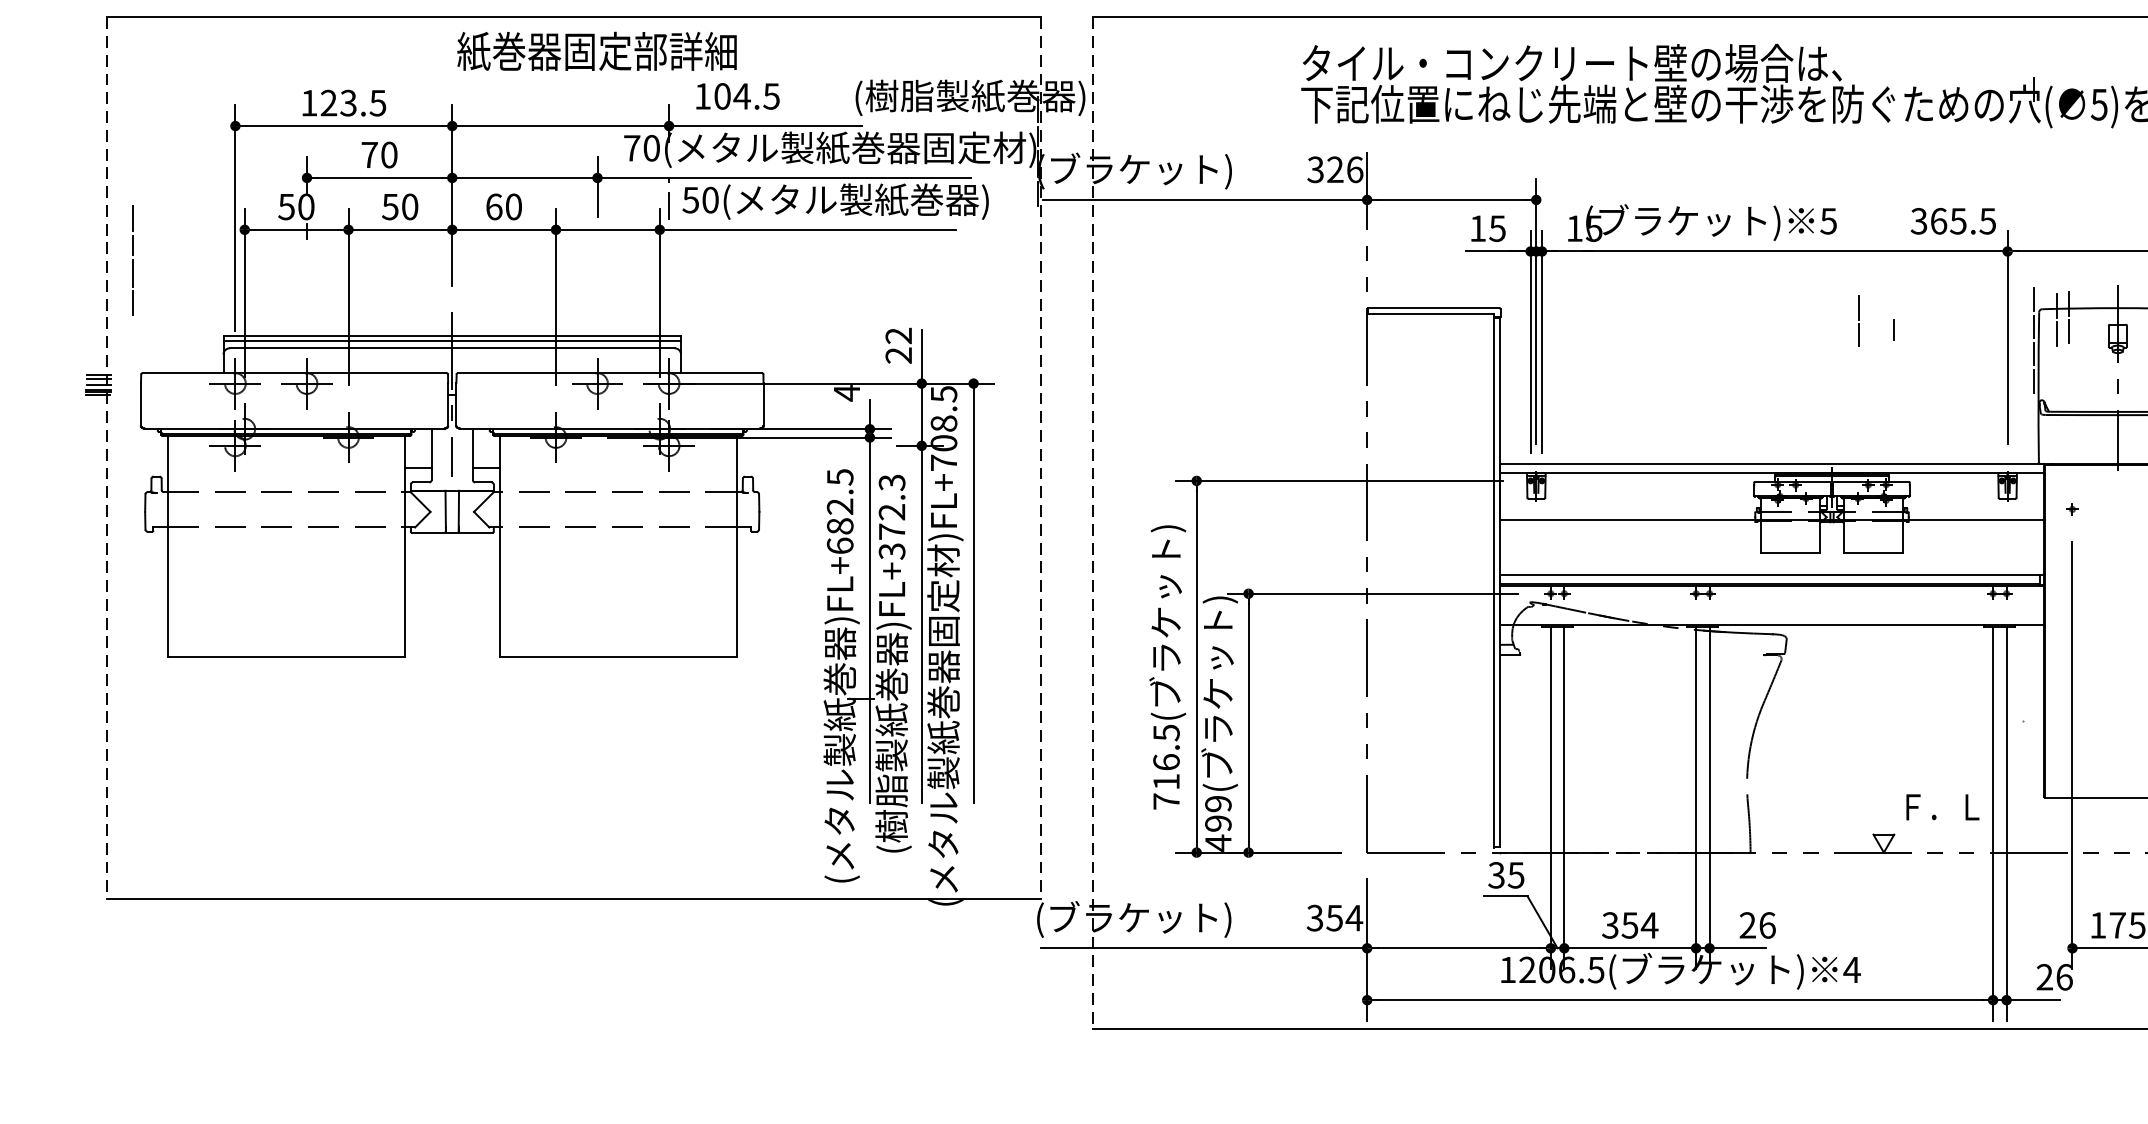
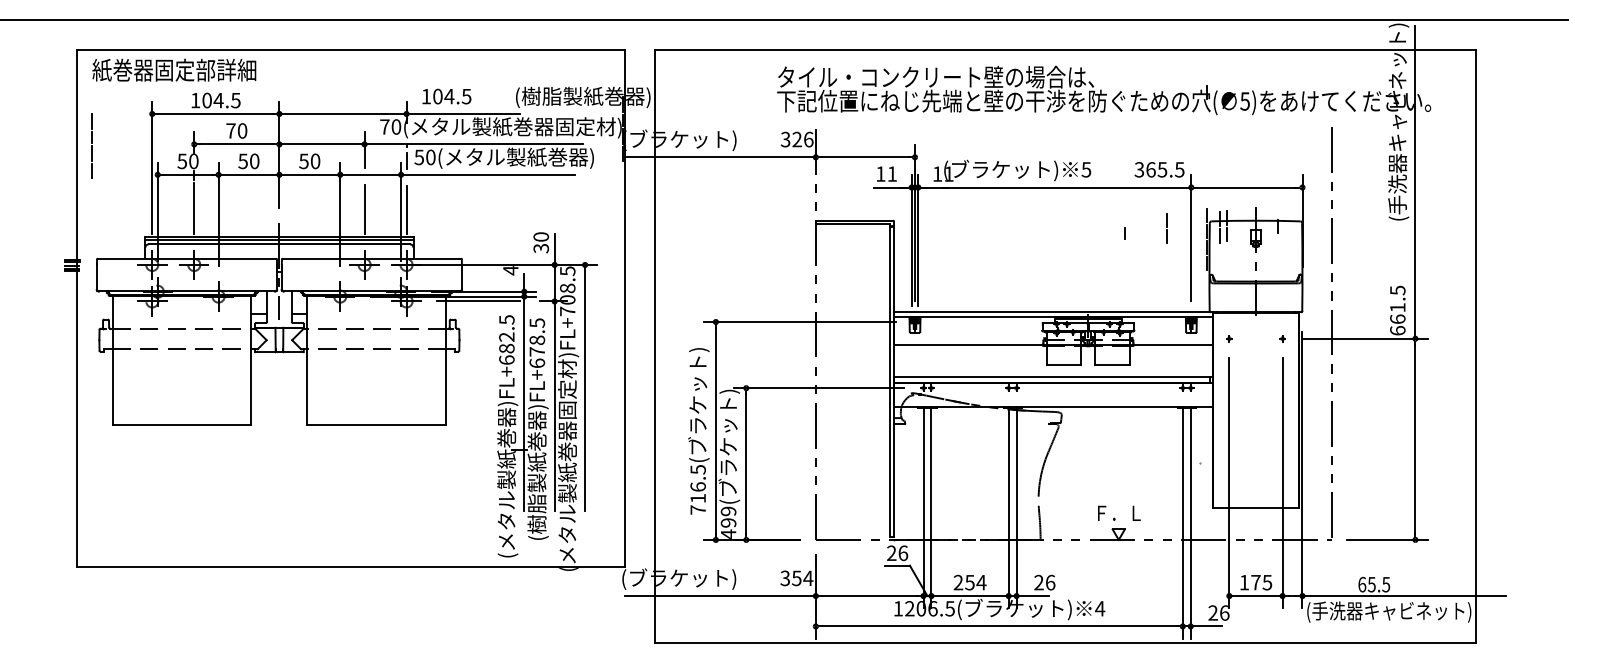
text: (597, 50) -> (174, 69), moved
text: (338, 103) -> (212, 100), 123.5 -> 104.5
text: (493, 207) -> (303, 161), 60 -> 50
text: (1496, 227) -> (891, 173), 15 -> 11
text: (1593, 227) -> (948, 173), 15 -> 11
line: (131, 259) -> (91, 145), moved
line: (307, 287) -> (194, 208), added
line: (597, 288) -> (364, 209), added
line: (669, 290) -> (406, 210), added
line: (1857, 319) -> (1166, 227), moved
text: (899, 345) -> (541, 242), 22 -> 30
line: (791, 445) -> (478, 301), added
line: (107, 457) -> (77, 308), dashed -> solid
line: (1040, 457) -> (624, 308), dashed -> solid
text: (892, 517) -> (537, 343), )FL+372.3 -> )FL+678.5
line: (1093, 522) -> (655, 346), dashed -> solid
text: (1943, 805) -> (1119, 512), moved
text: (1506, 875) -> (897, 553), 35 -> 26
text: (1610, 925) -> (958, 582), 354 -> 254

